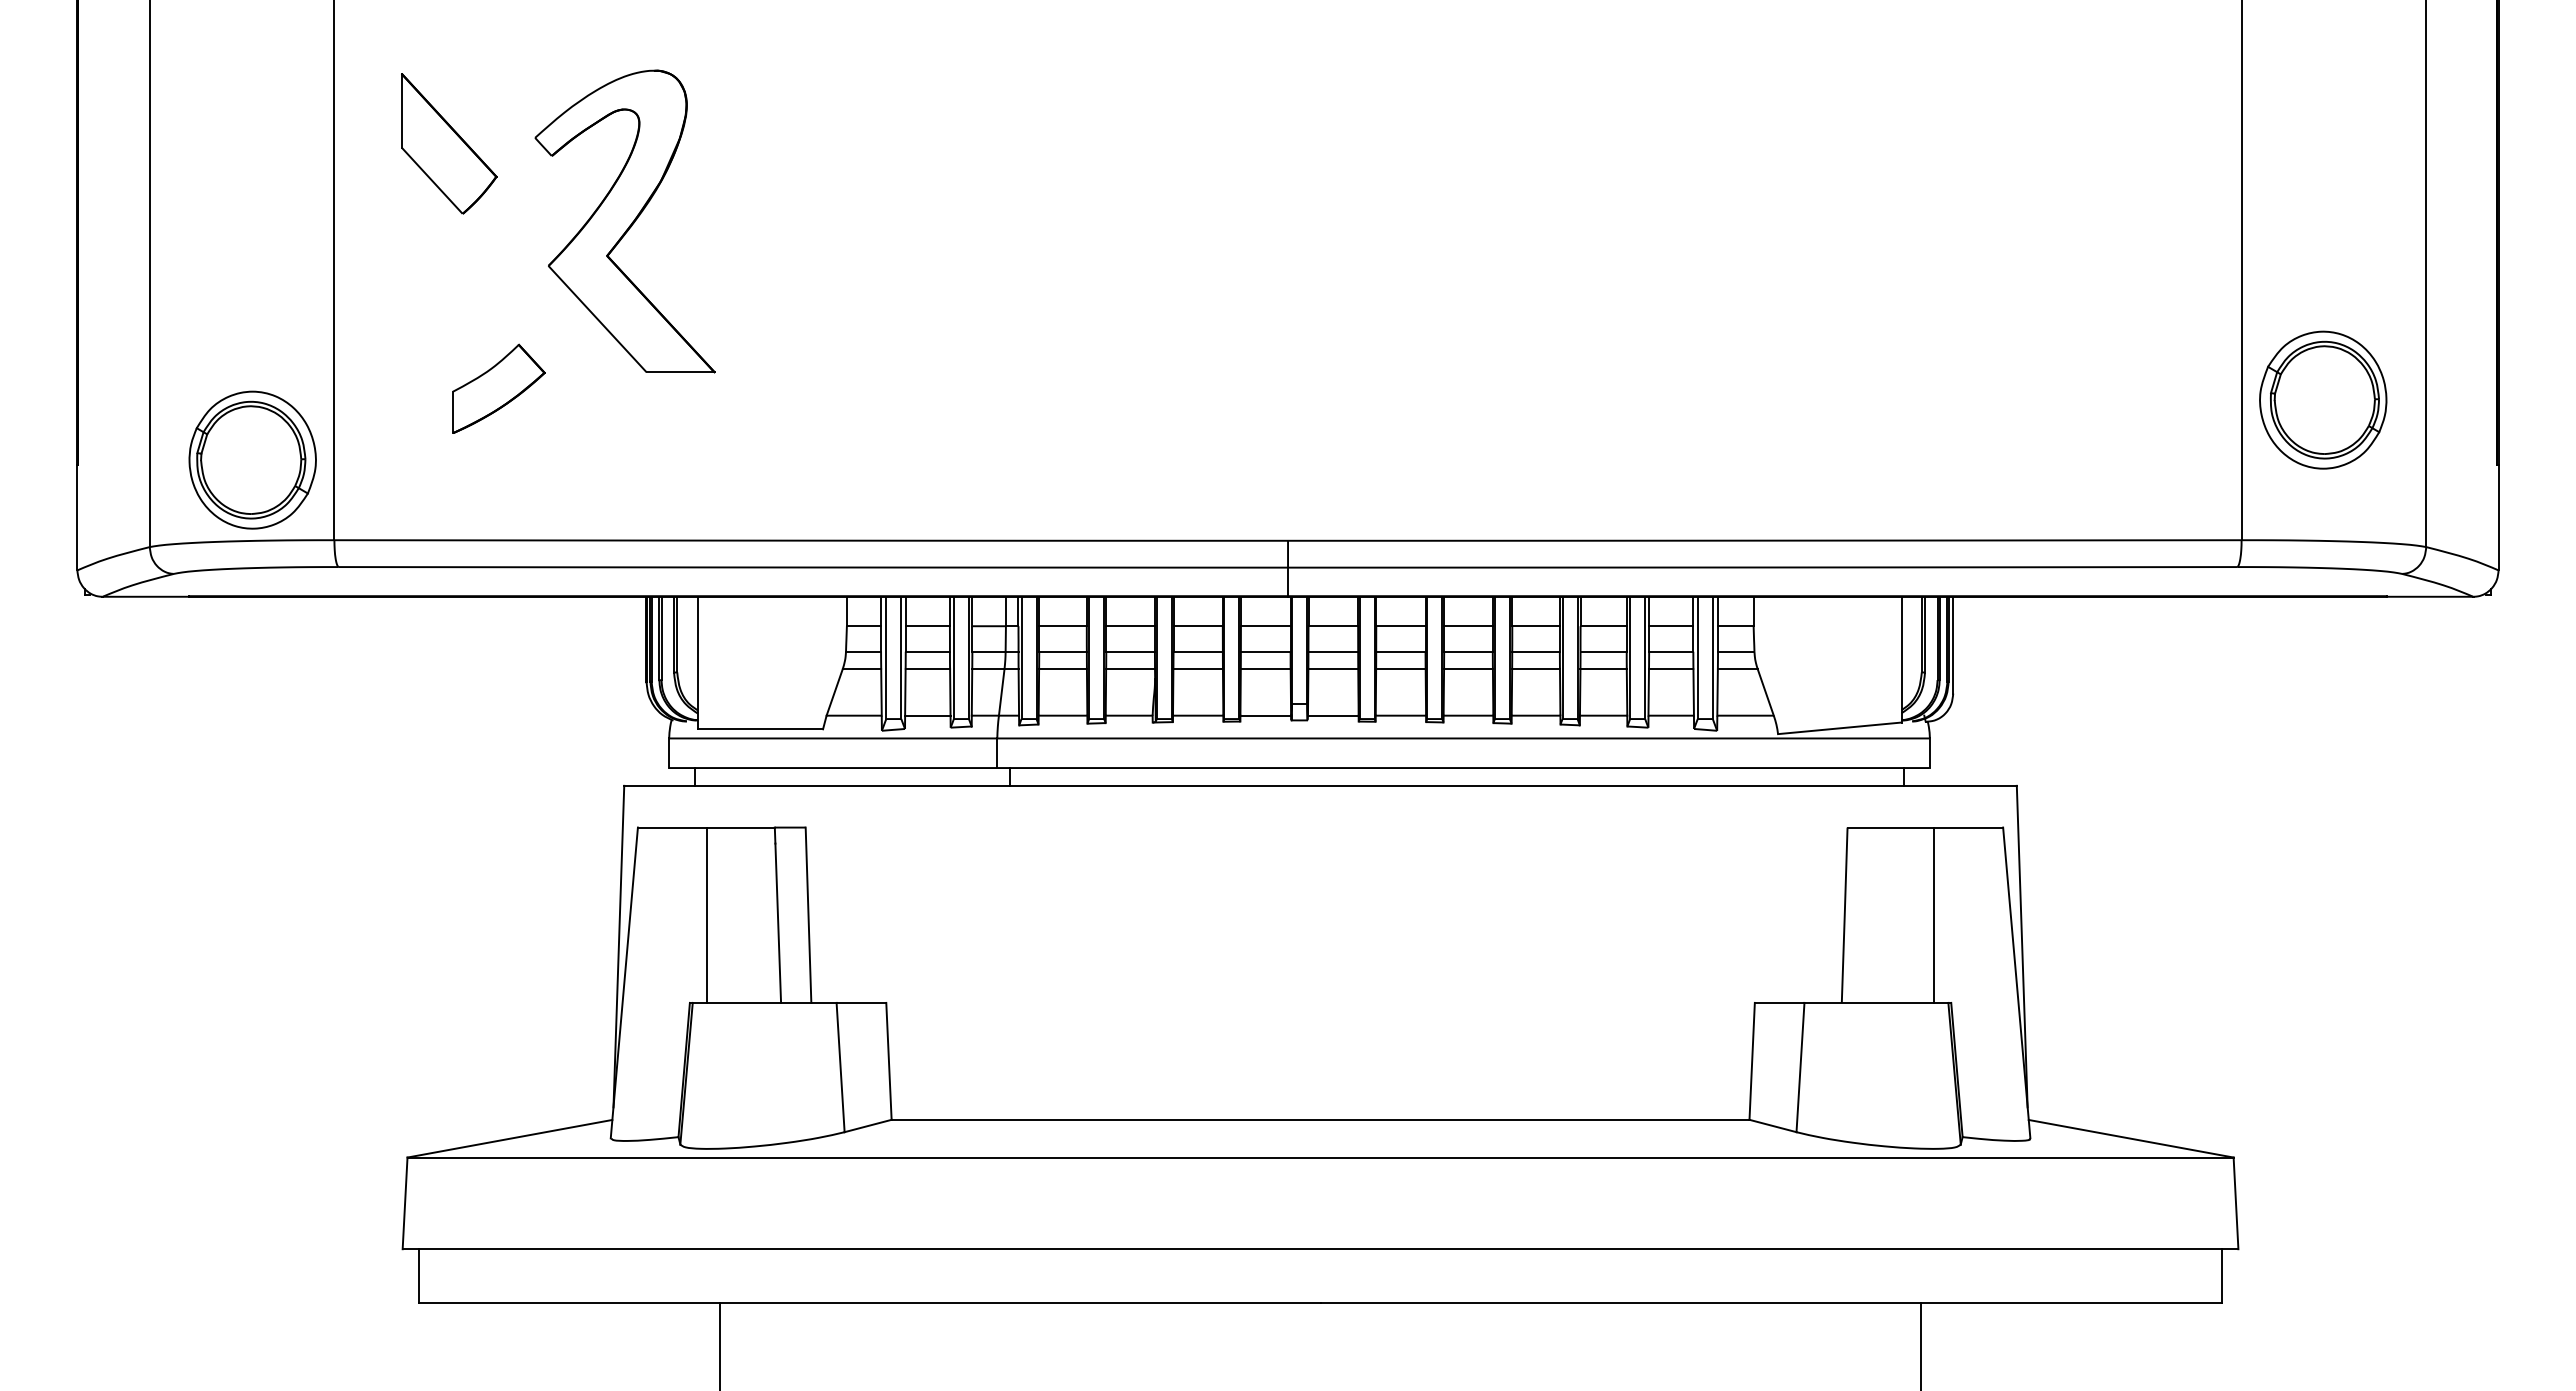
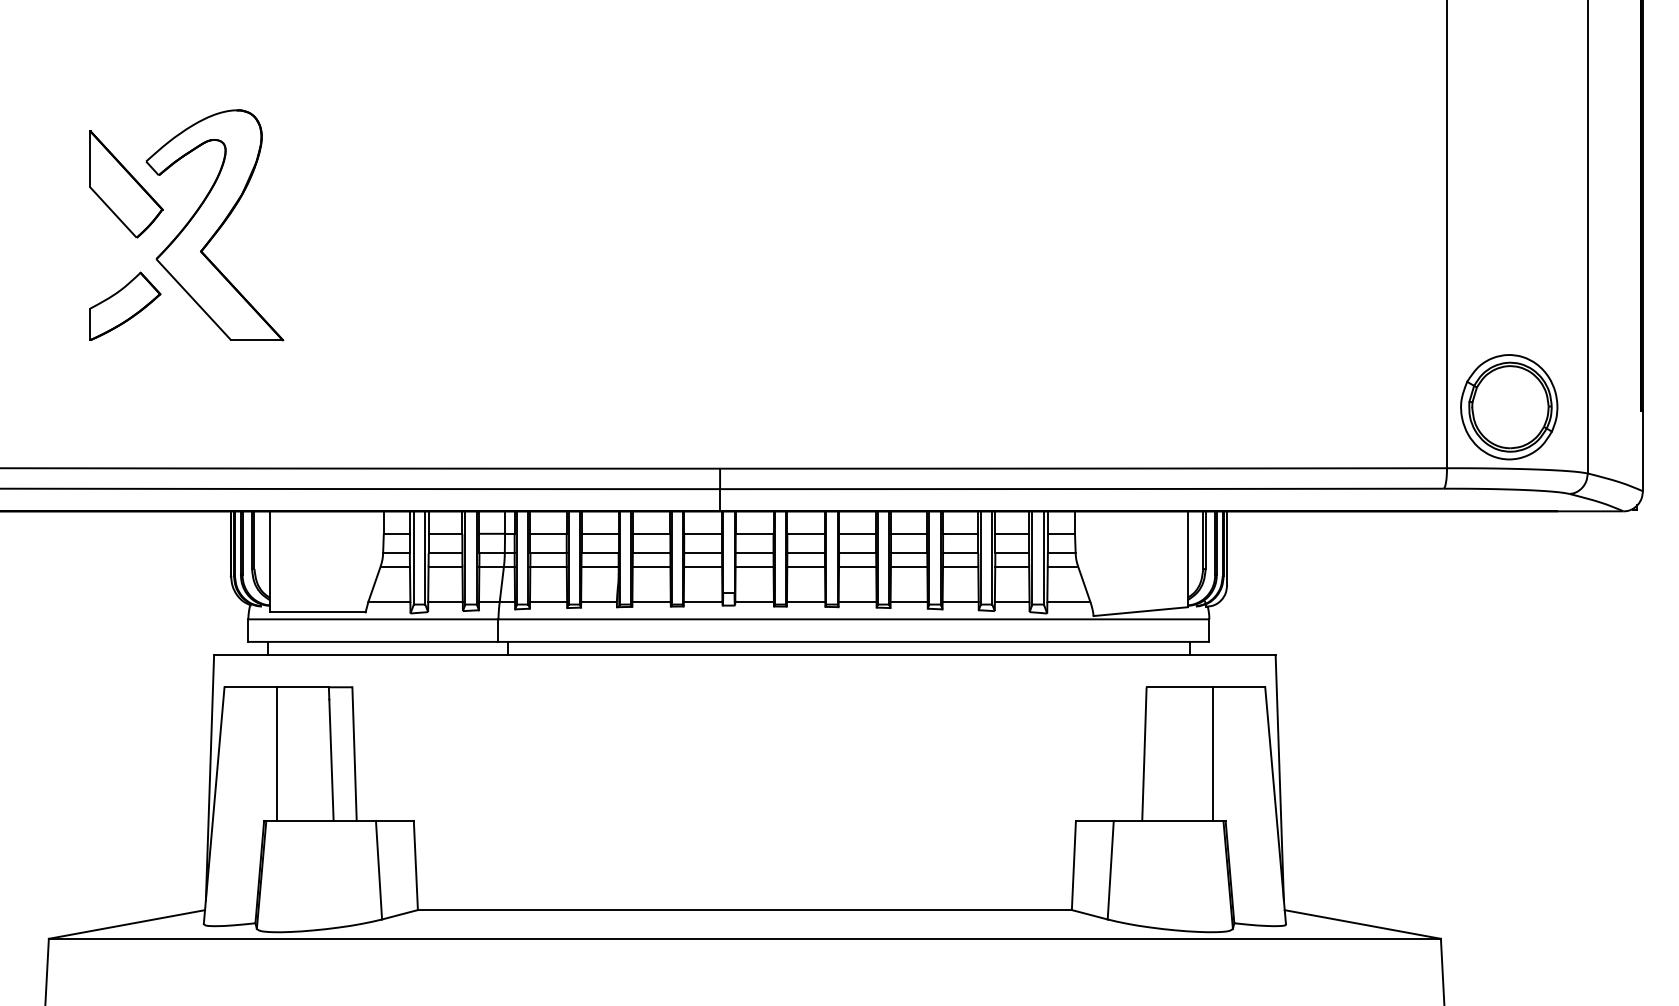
part: (449, 143) -> (126, 184), moved
part: (498, 388) -> (125, 306), moved
part: (2323, 399) -> (1509, 406), moved

